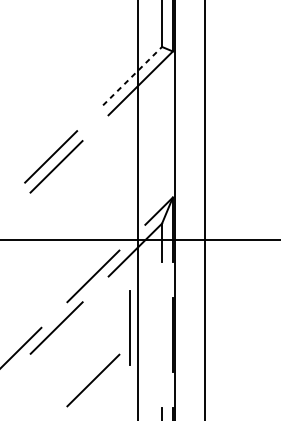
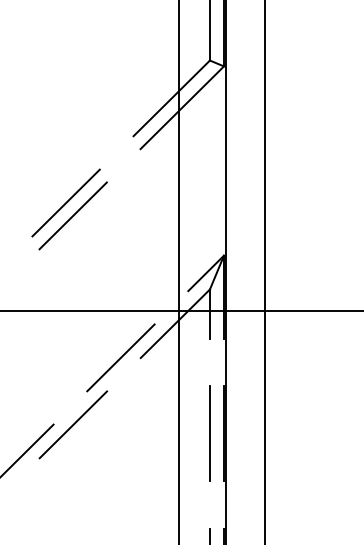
line: (132, 76) -> (171, 98), dashed -> solid
line: (129, 327) -> (209, 433), moved
line: (93, 380) -> (120, 492), removed

